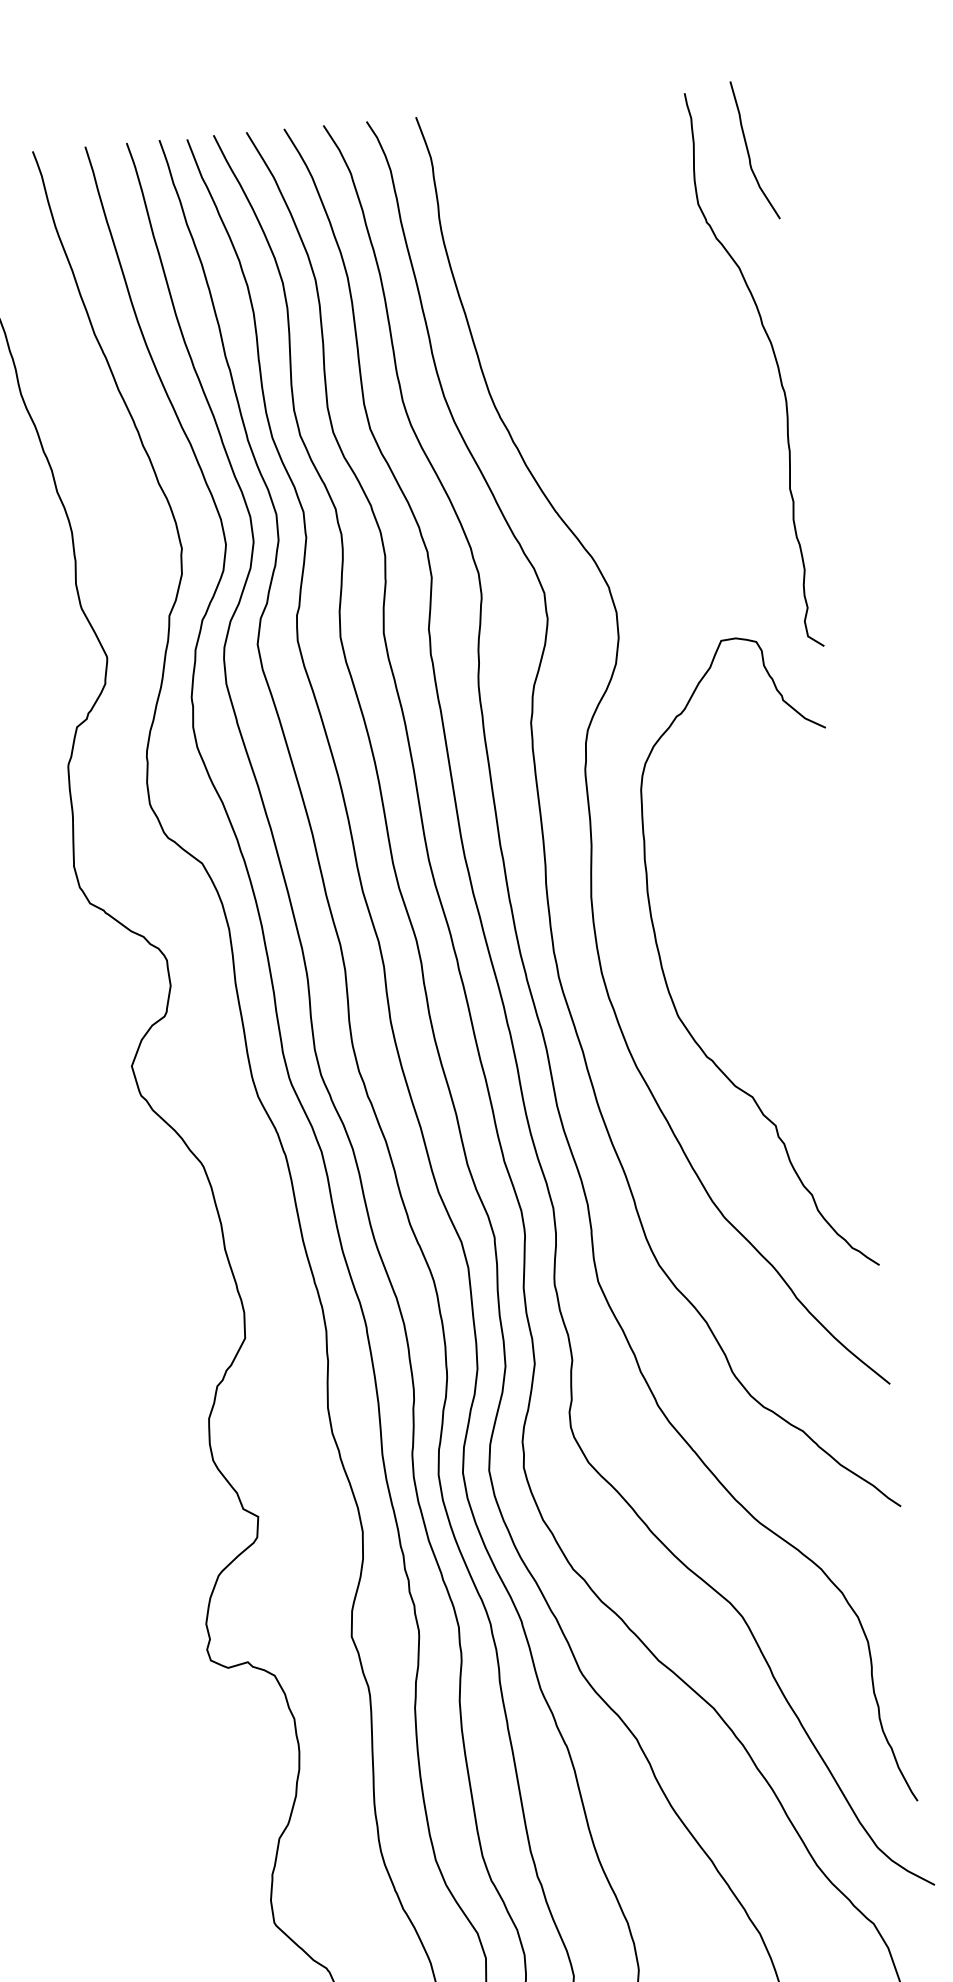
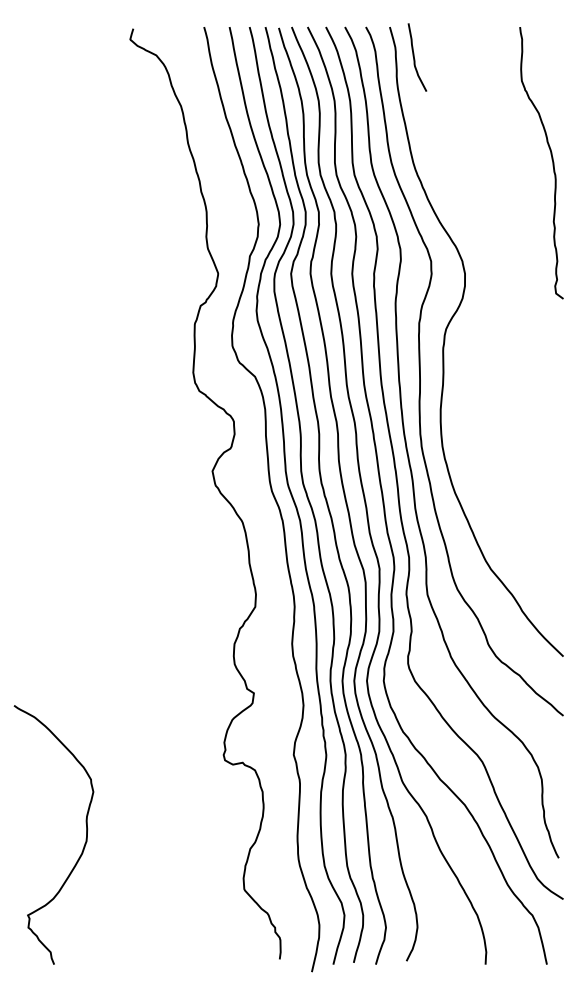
curve: (751, 154) -> (415, 59), moved
curve: (666, 973) -> (473, 449), removed

